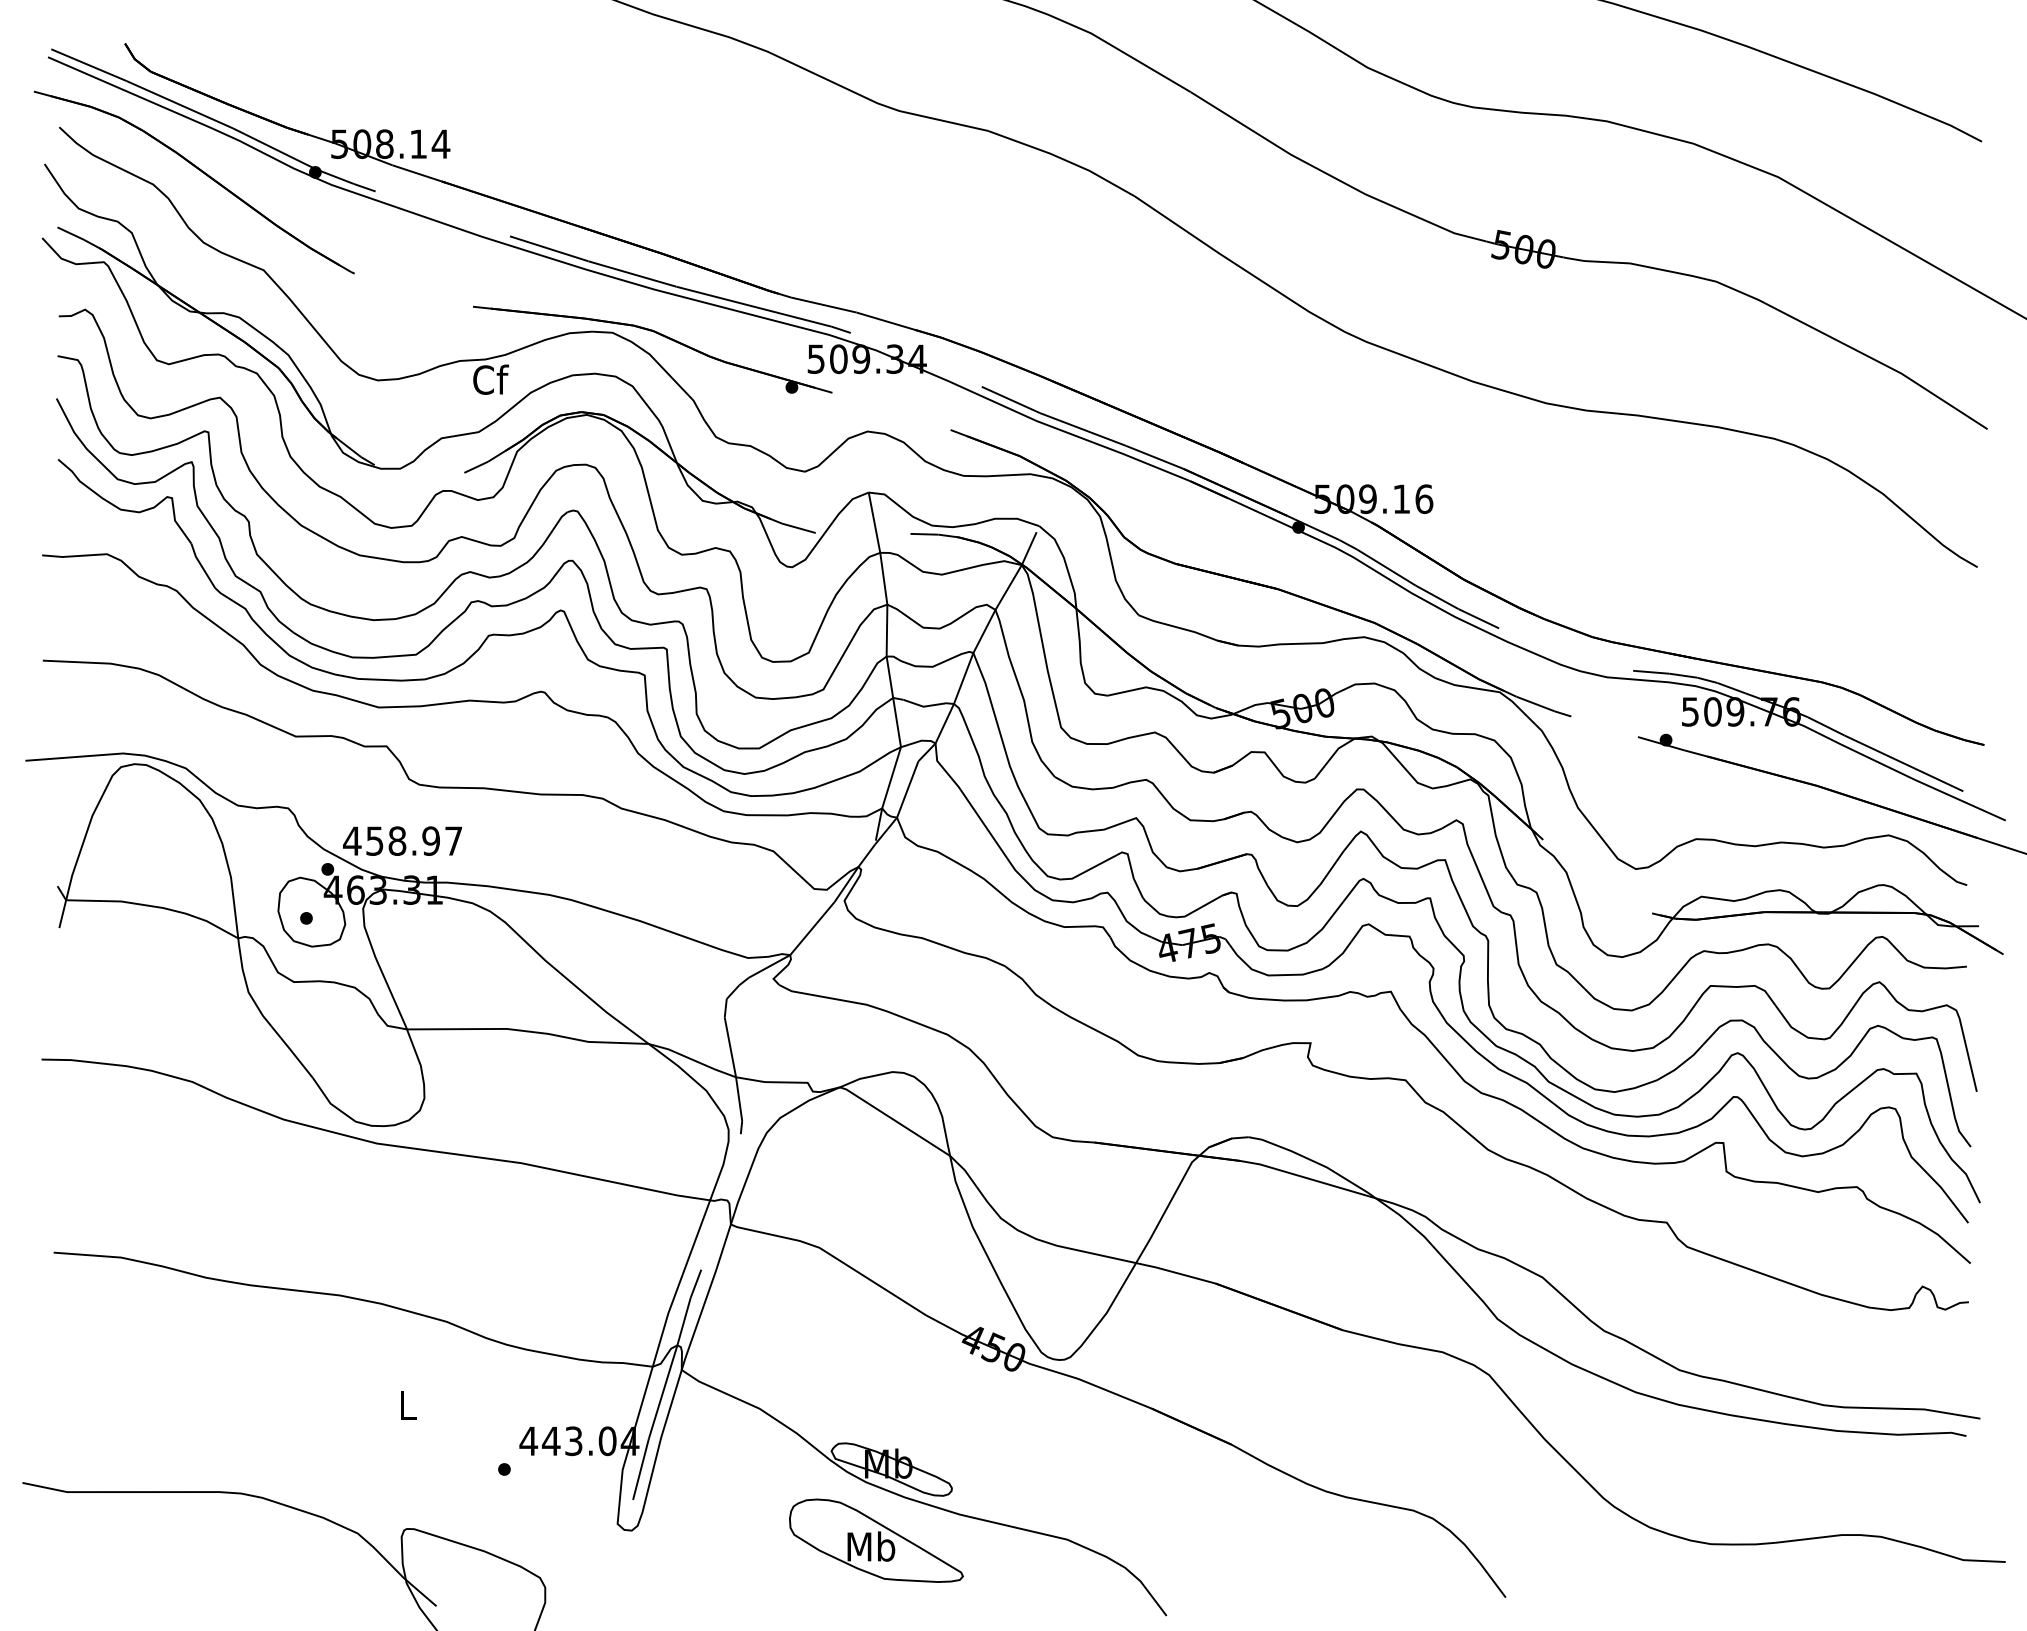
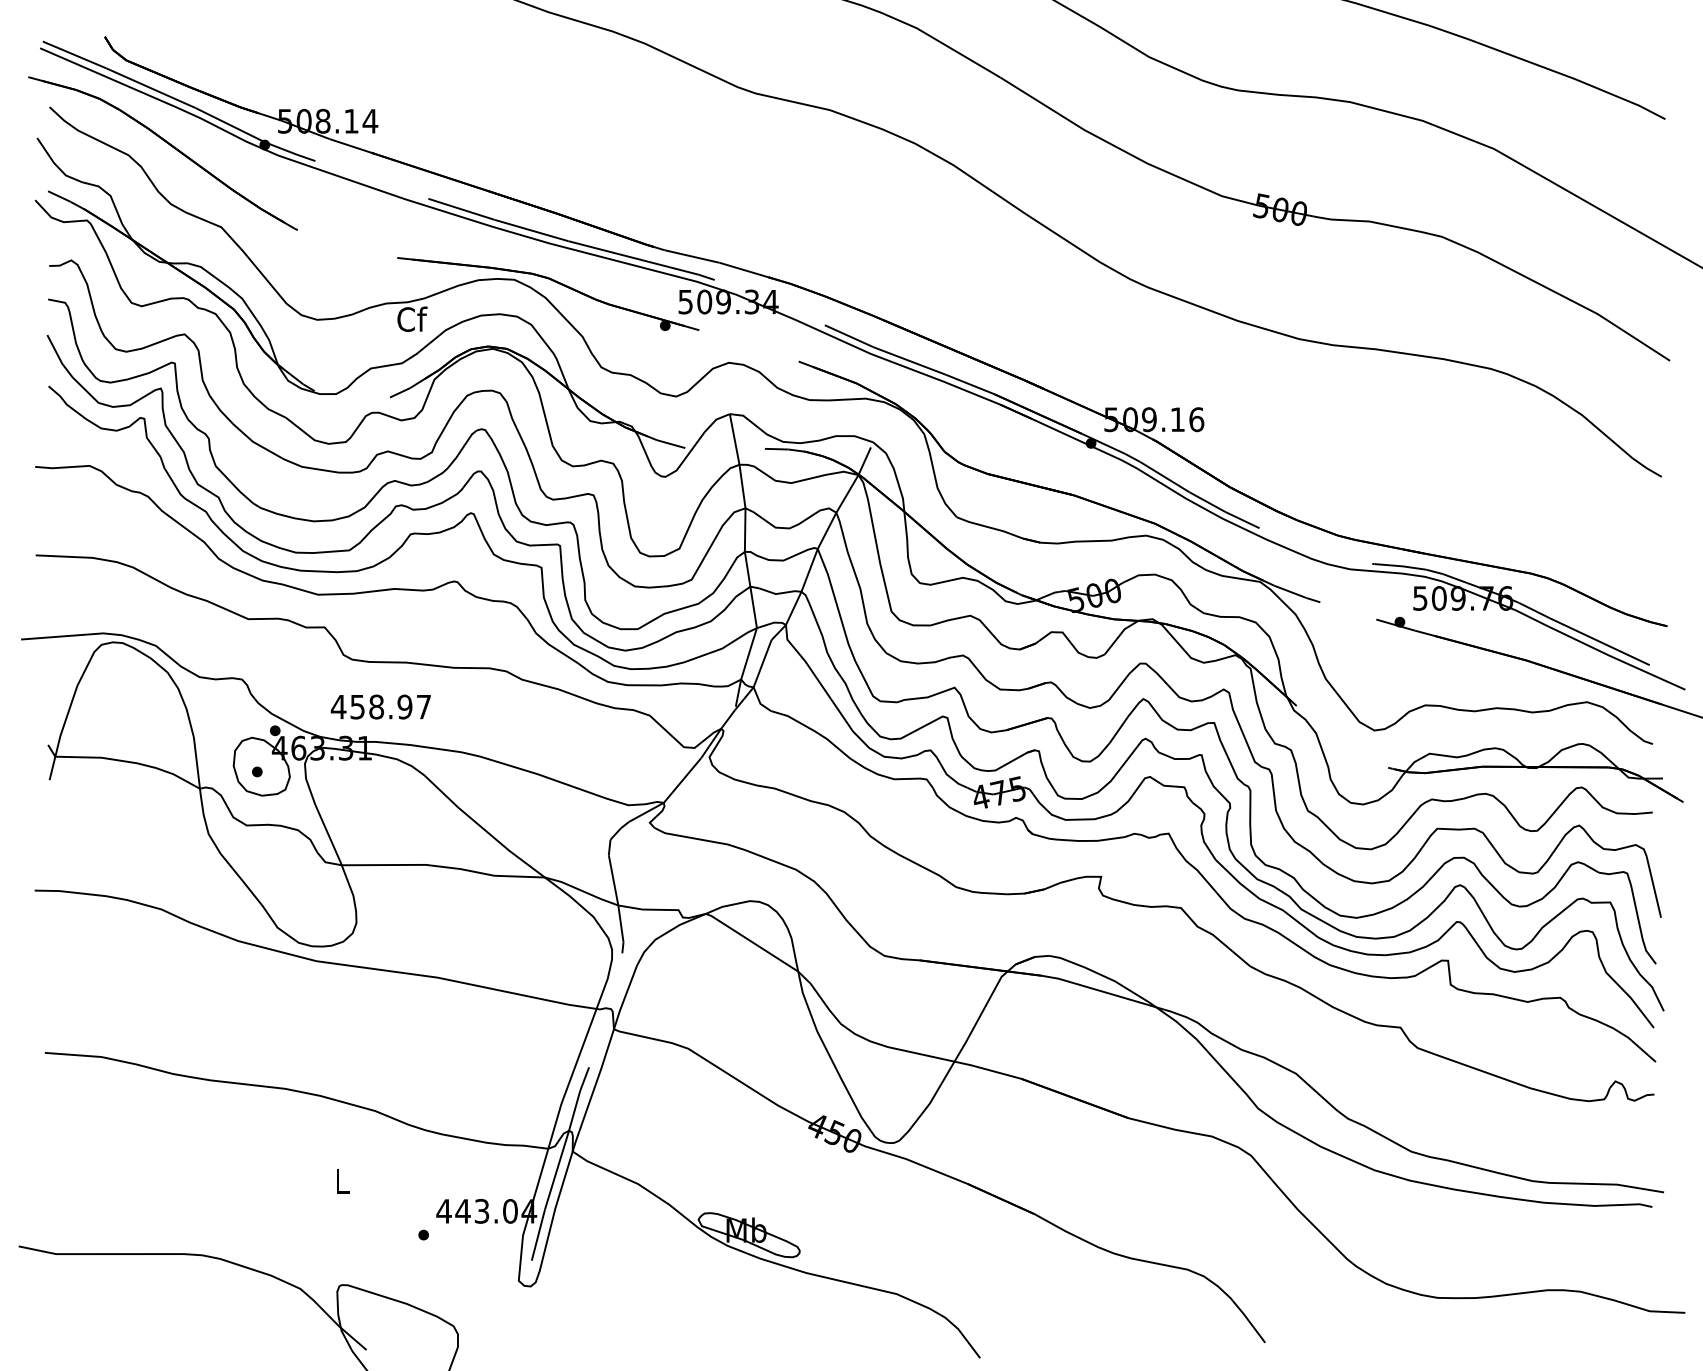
text: (402, 840) -> (380, 706), moved
part: (876, 1540) -> (736, 1294), removed

